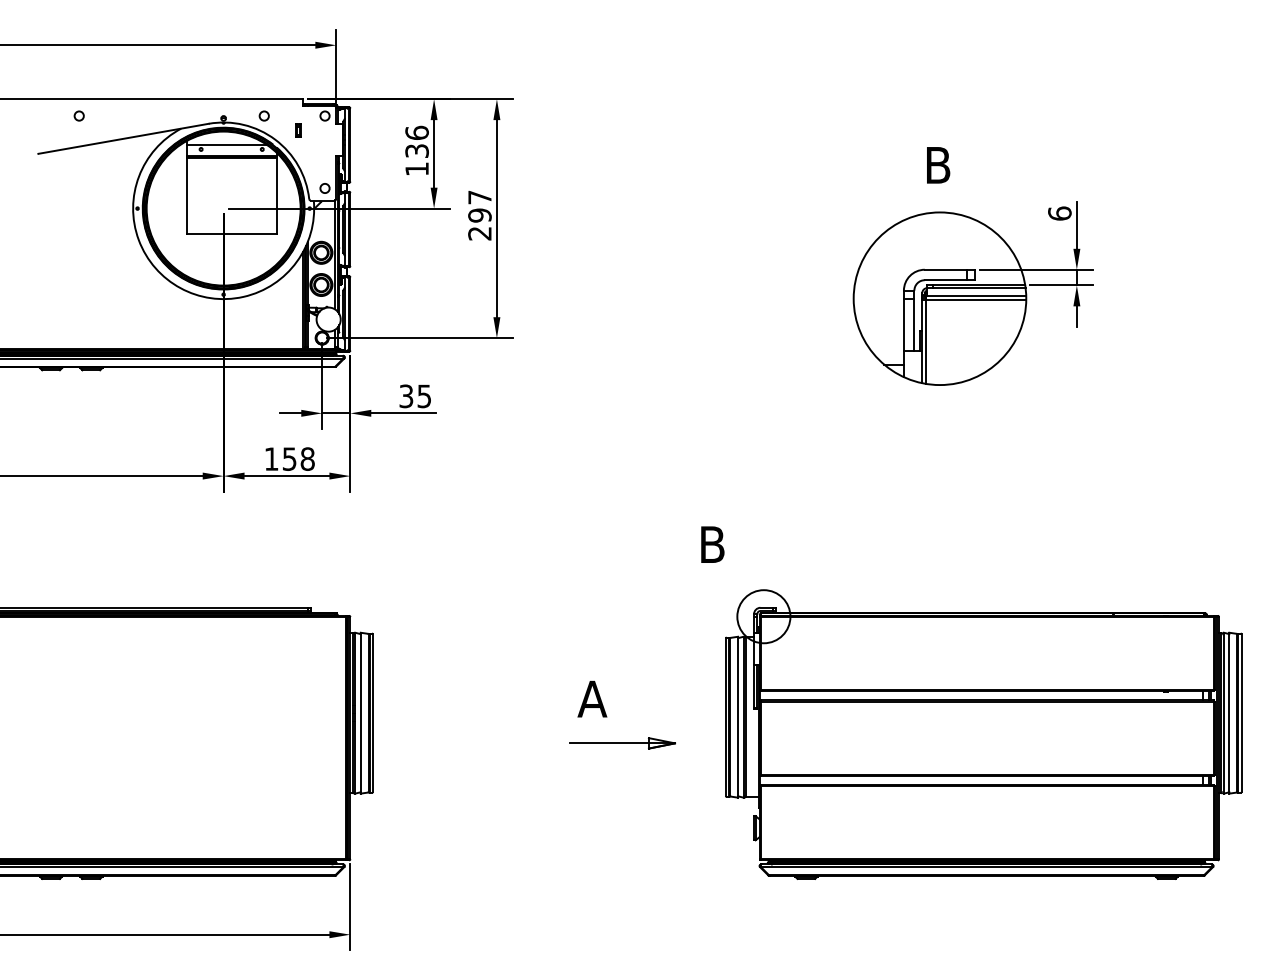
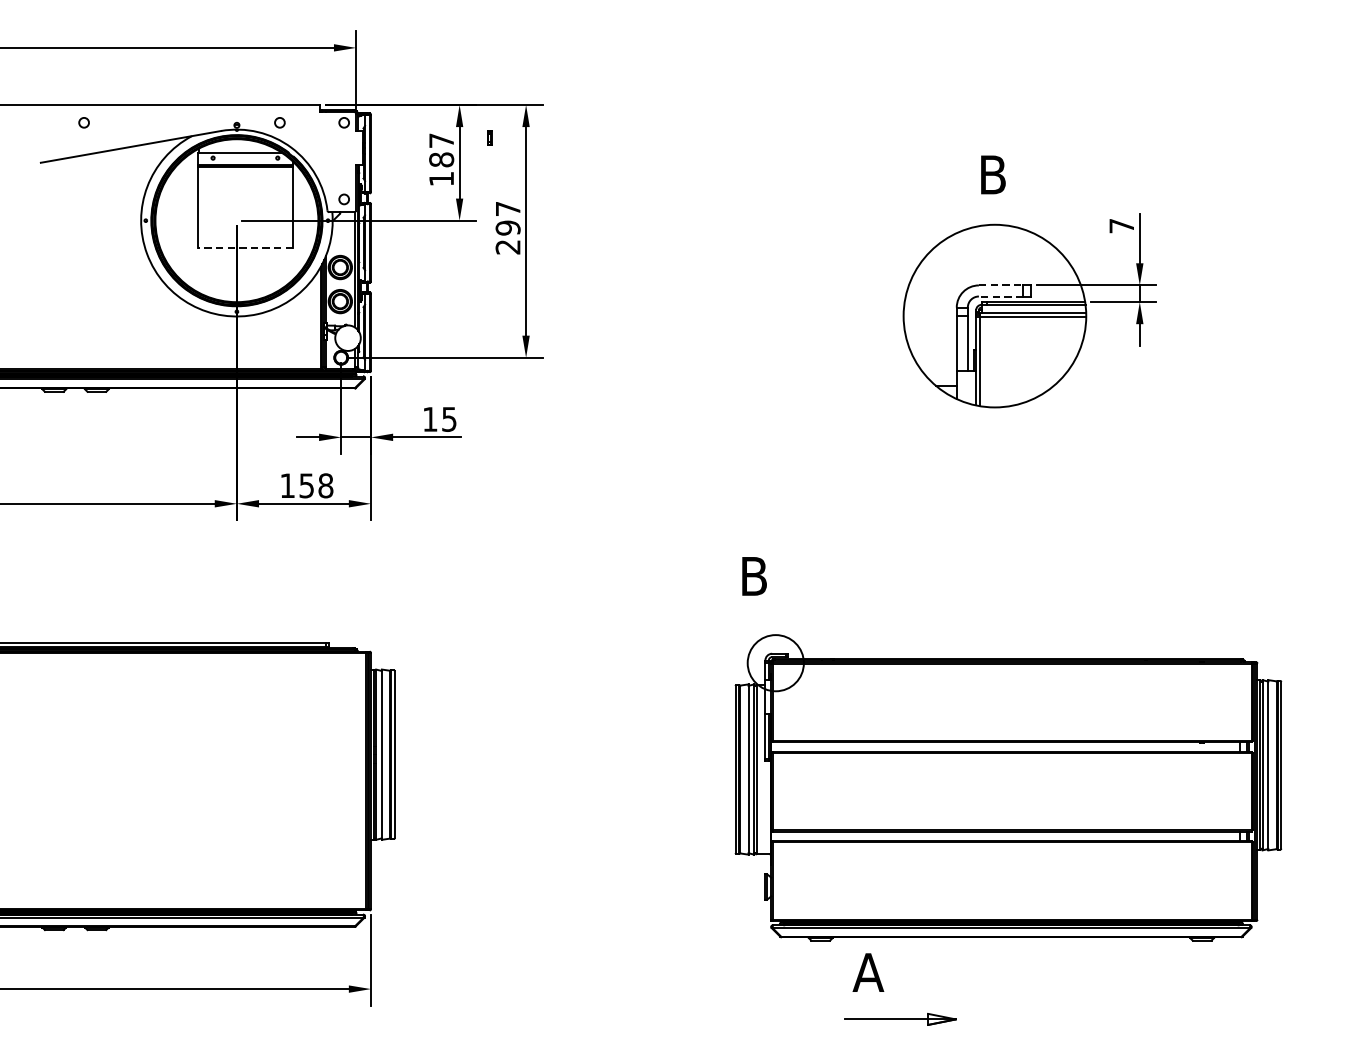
part: (298, 130) -> (489, 138), moved
text: (416, 141) -> (440, 149), 136 -> 187
text: (1059, 213) -> (1121, 225), 6 -> 7
line: (231, 233) -> (245, 247), solid -> dashed
line: (945, 269) -> (1000, 285), solid -> dashed
line: (945, 280) -> (1000, 296), solid -> dashed
text: (406, 396) -> (430, 419), 35 -> 15
part: (607, 716) -> (884, 990), moved
part: (983, 734) -> (1008, 787), moved

